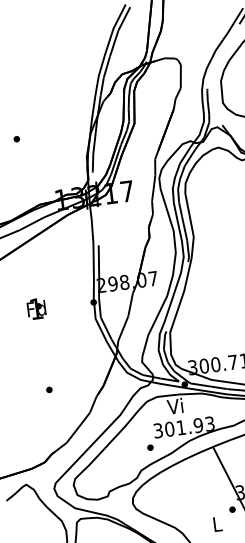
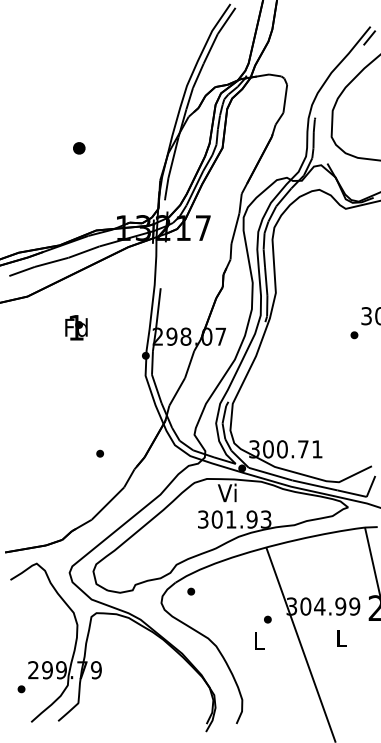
part: (16, 139) -> (78, 148), size x1.6
text: (36, 308) -> (76, 327), moved
part: (48, 389) -> (99, 453), moved
part: (150, 447) -> (191, 591), moved
part: (232, 509) -> (267, 619), moved

